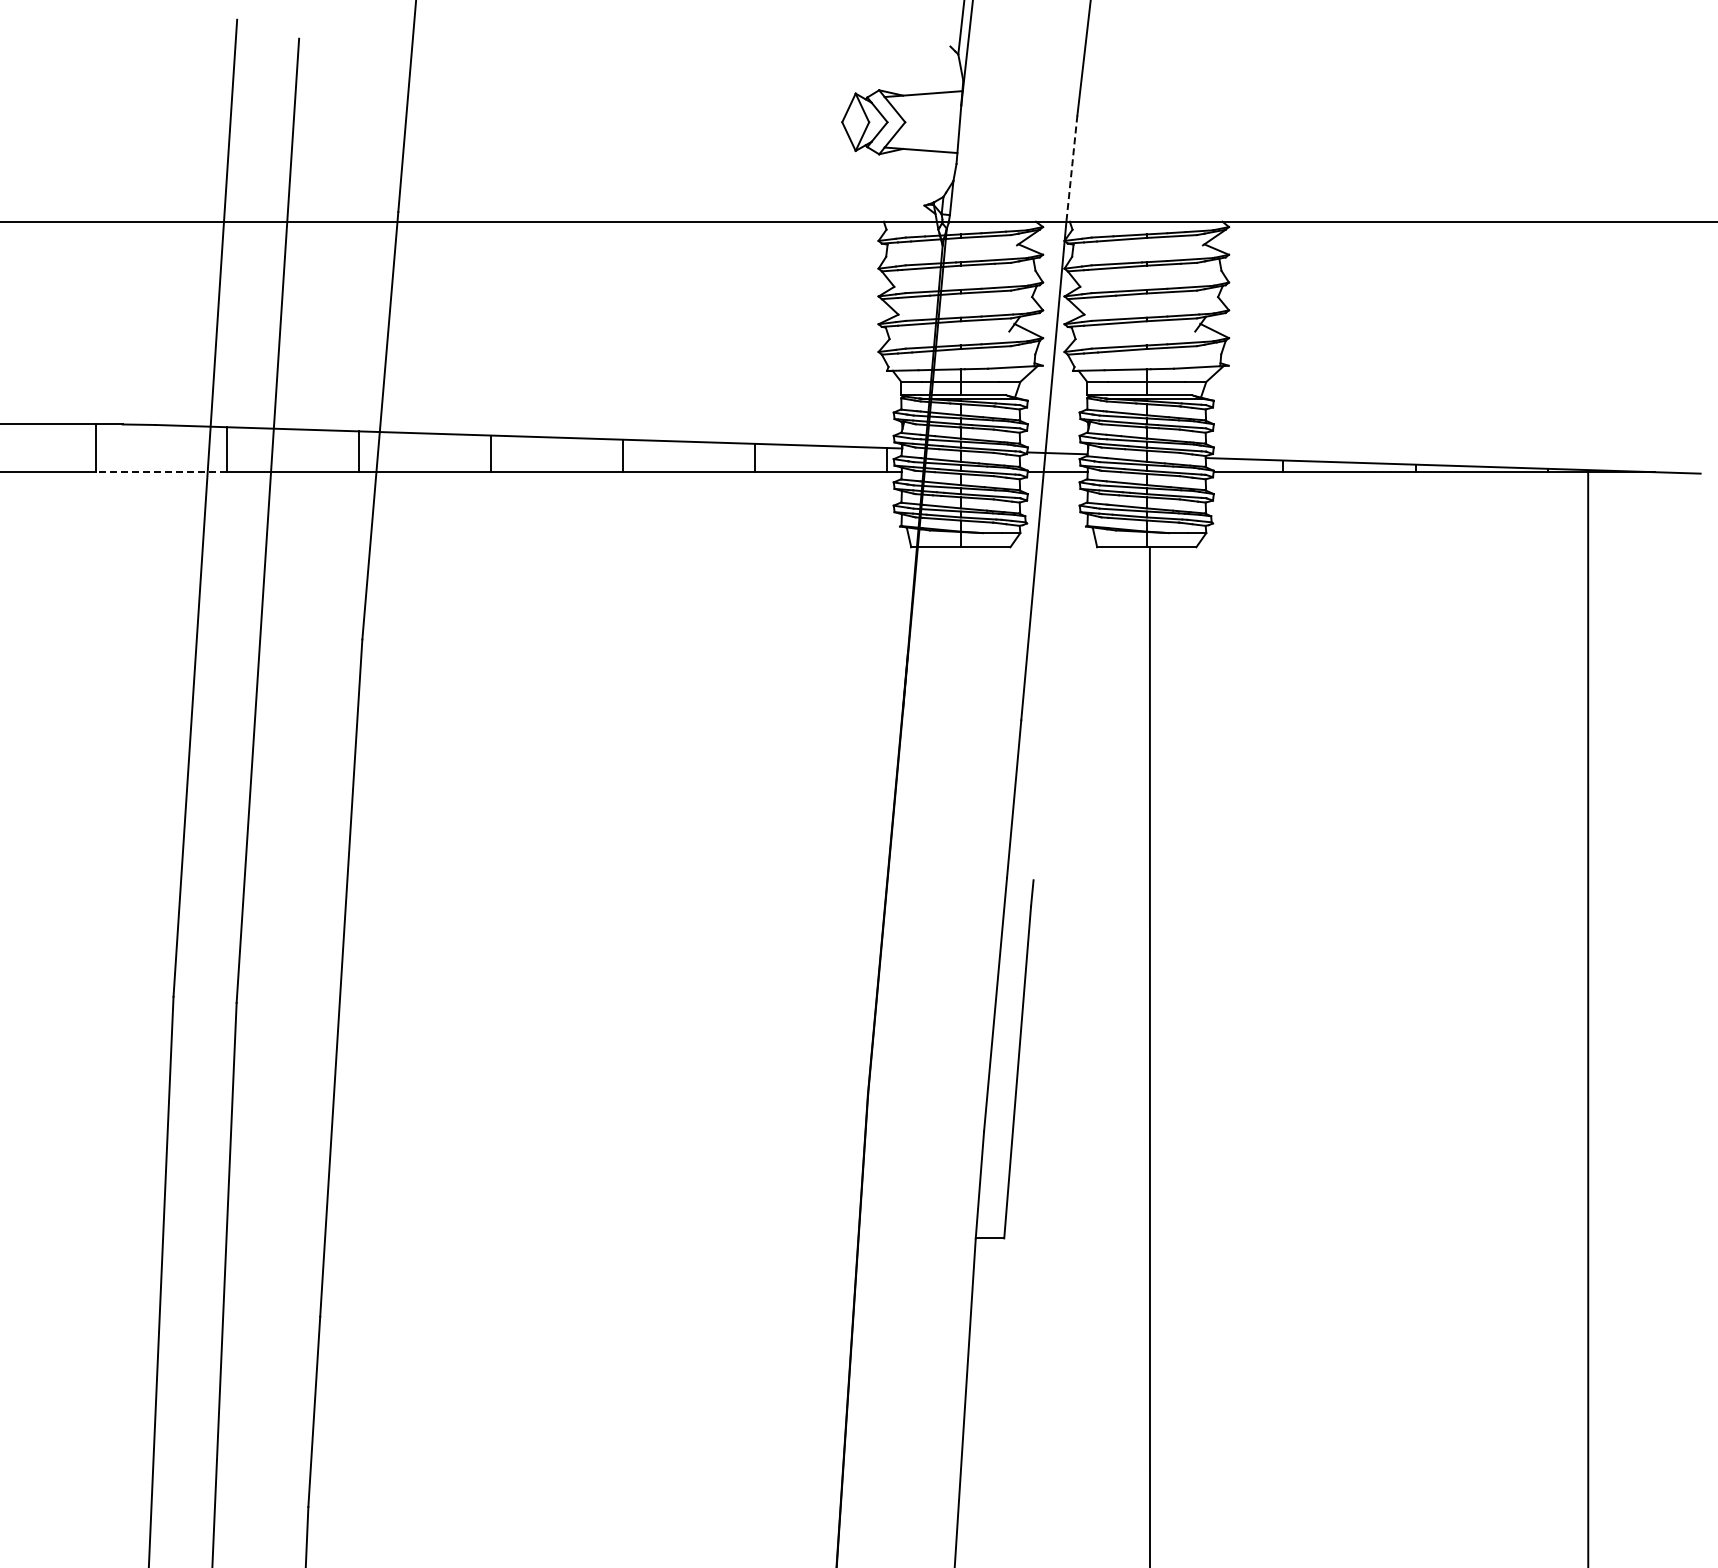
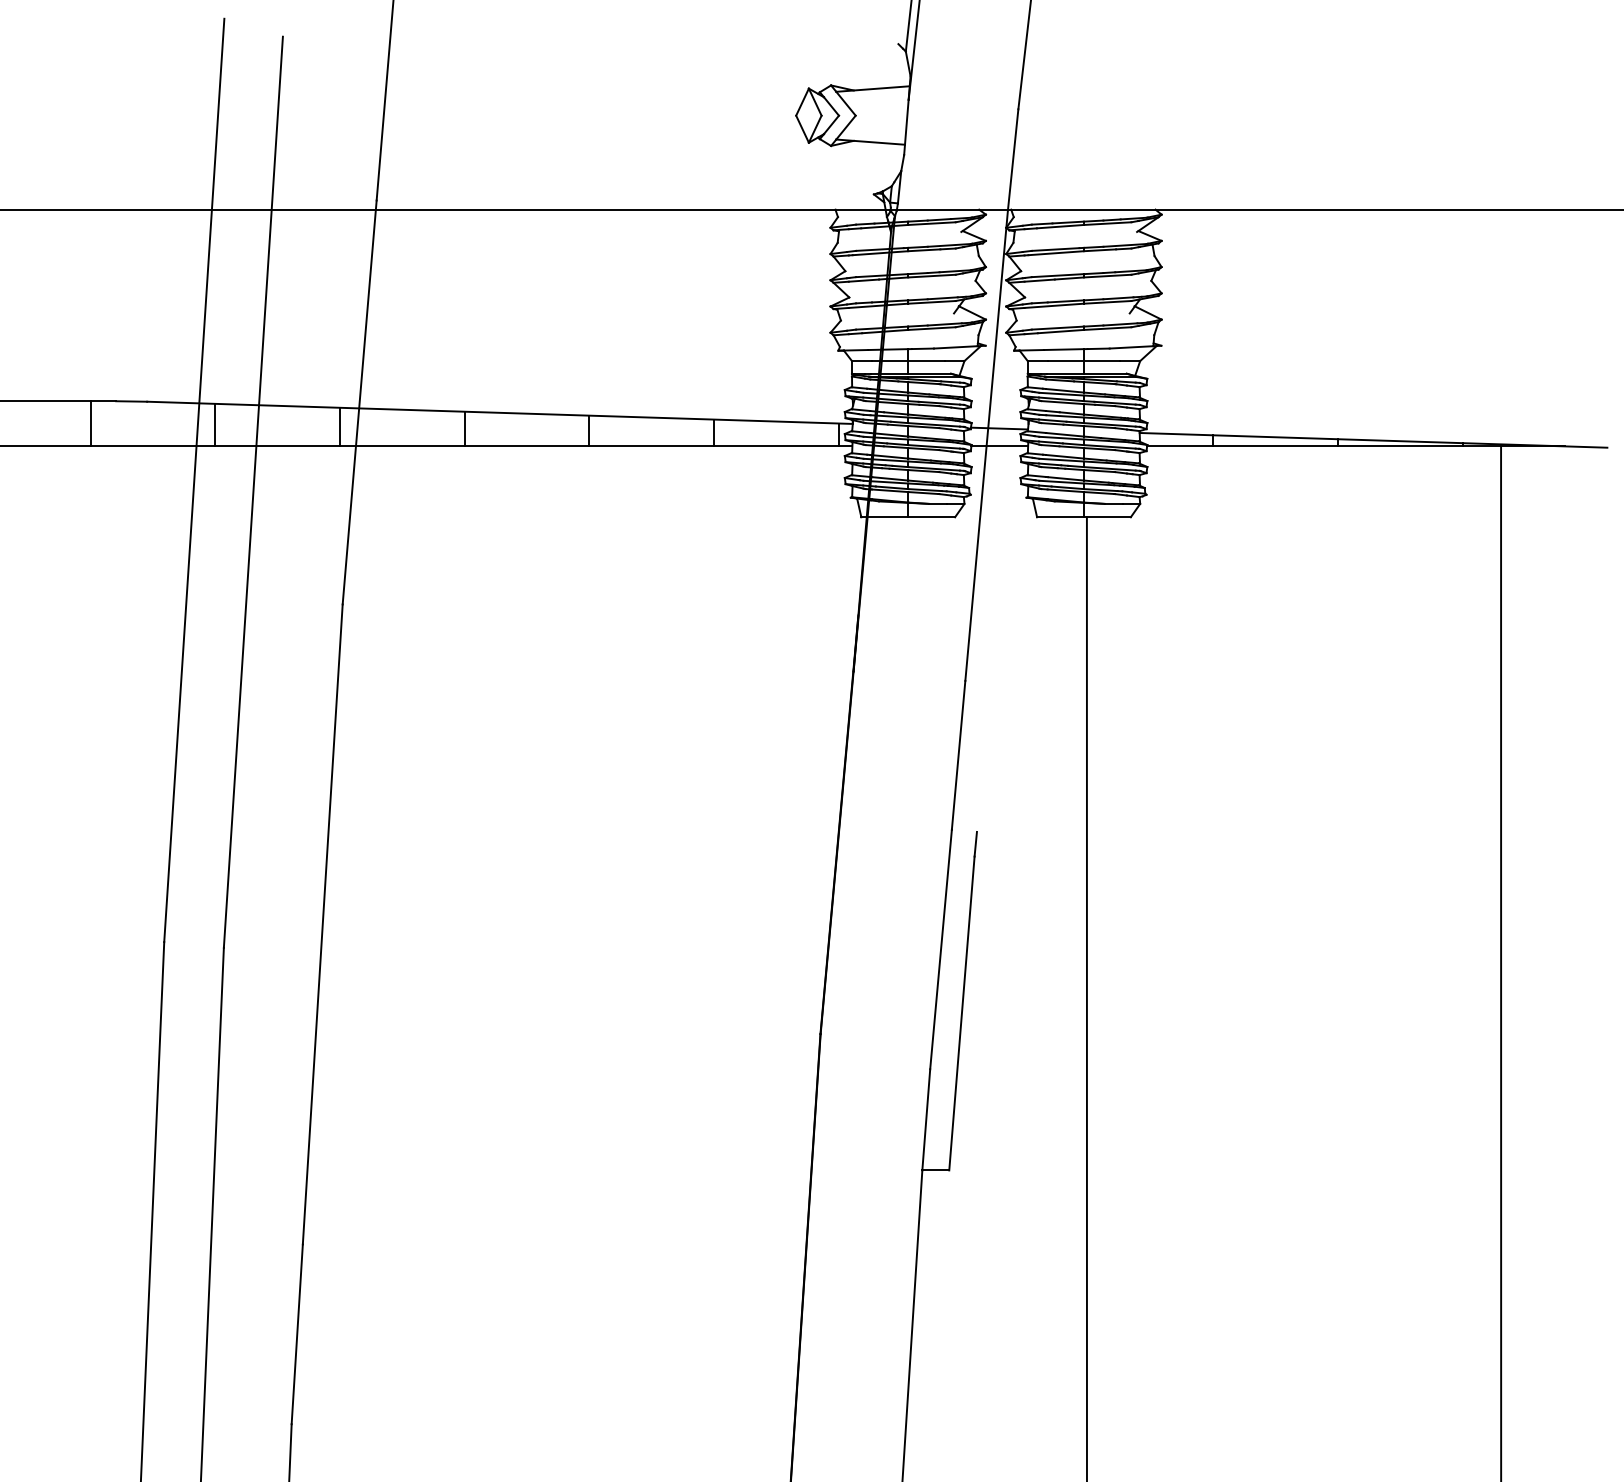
line: (1071, 168) -> (1012, 159), dashed -> solid
line: (161, 472) -> (152, 446), dashed -> solid

